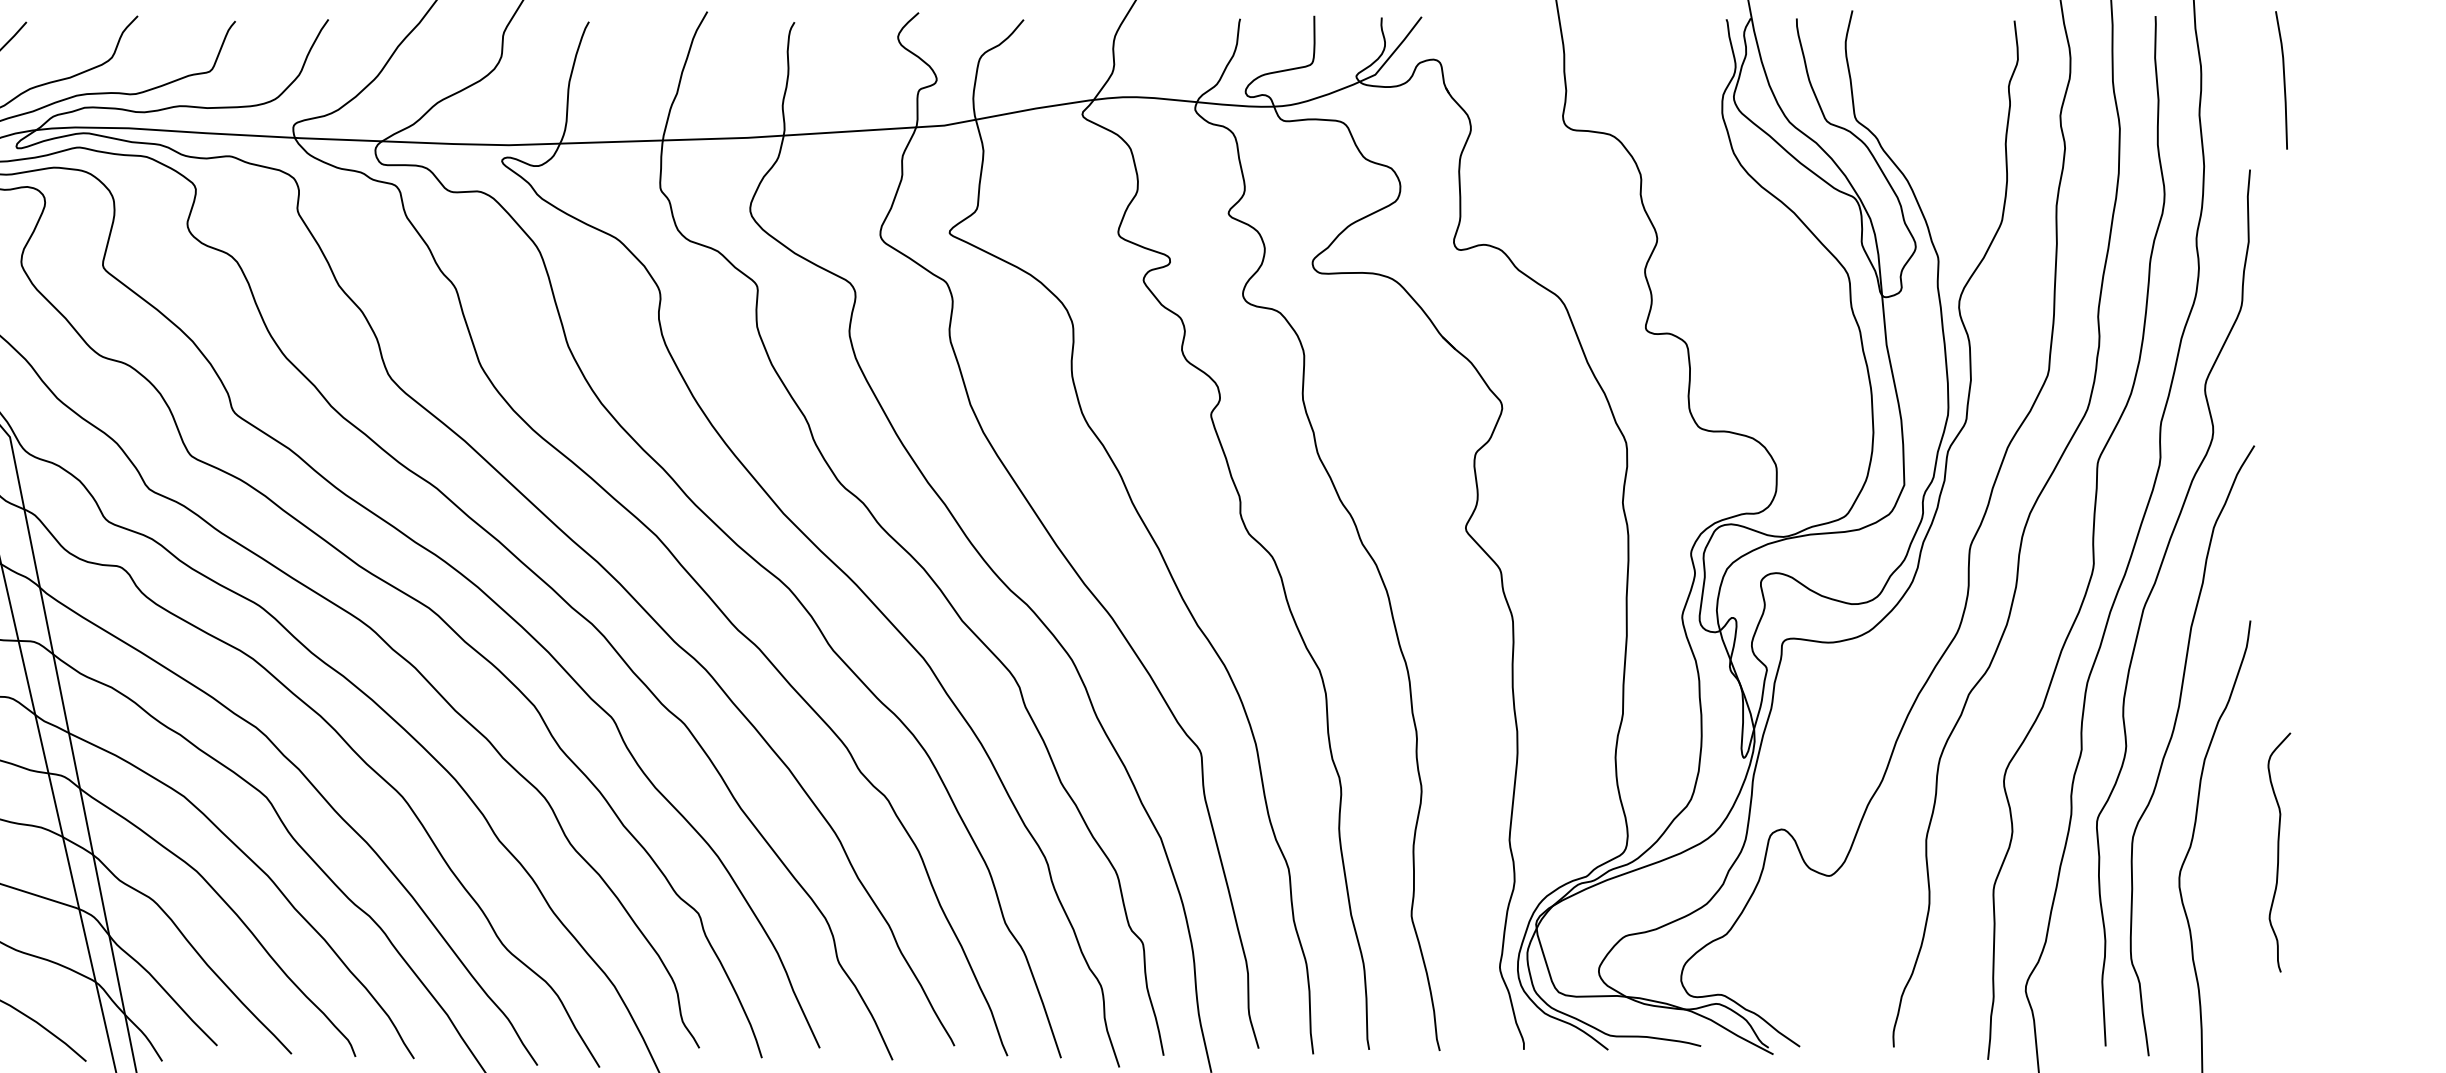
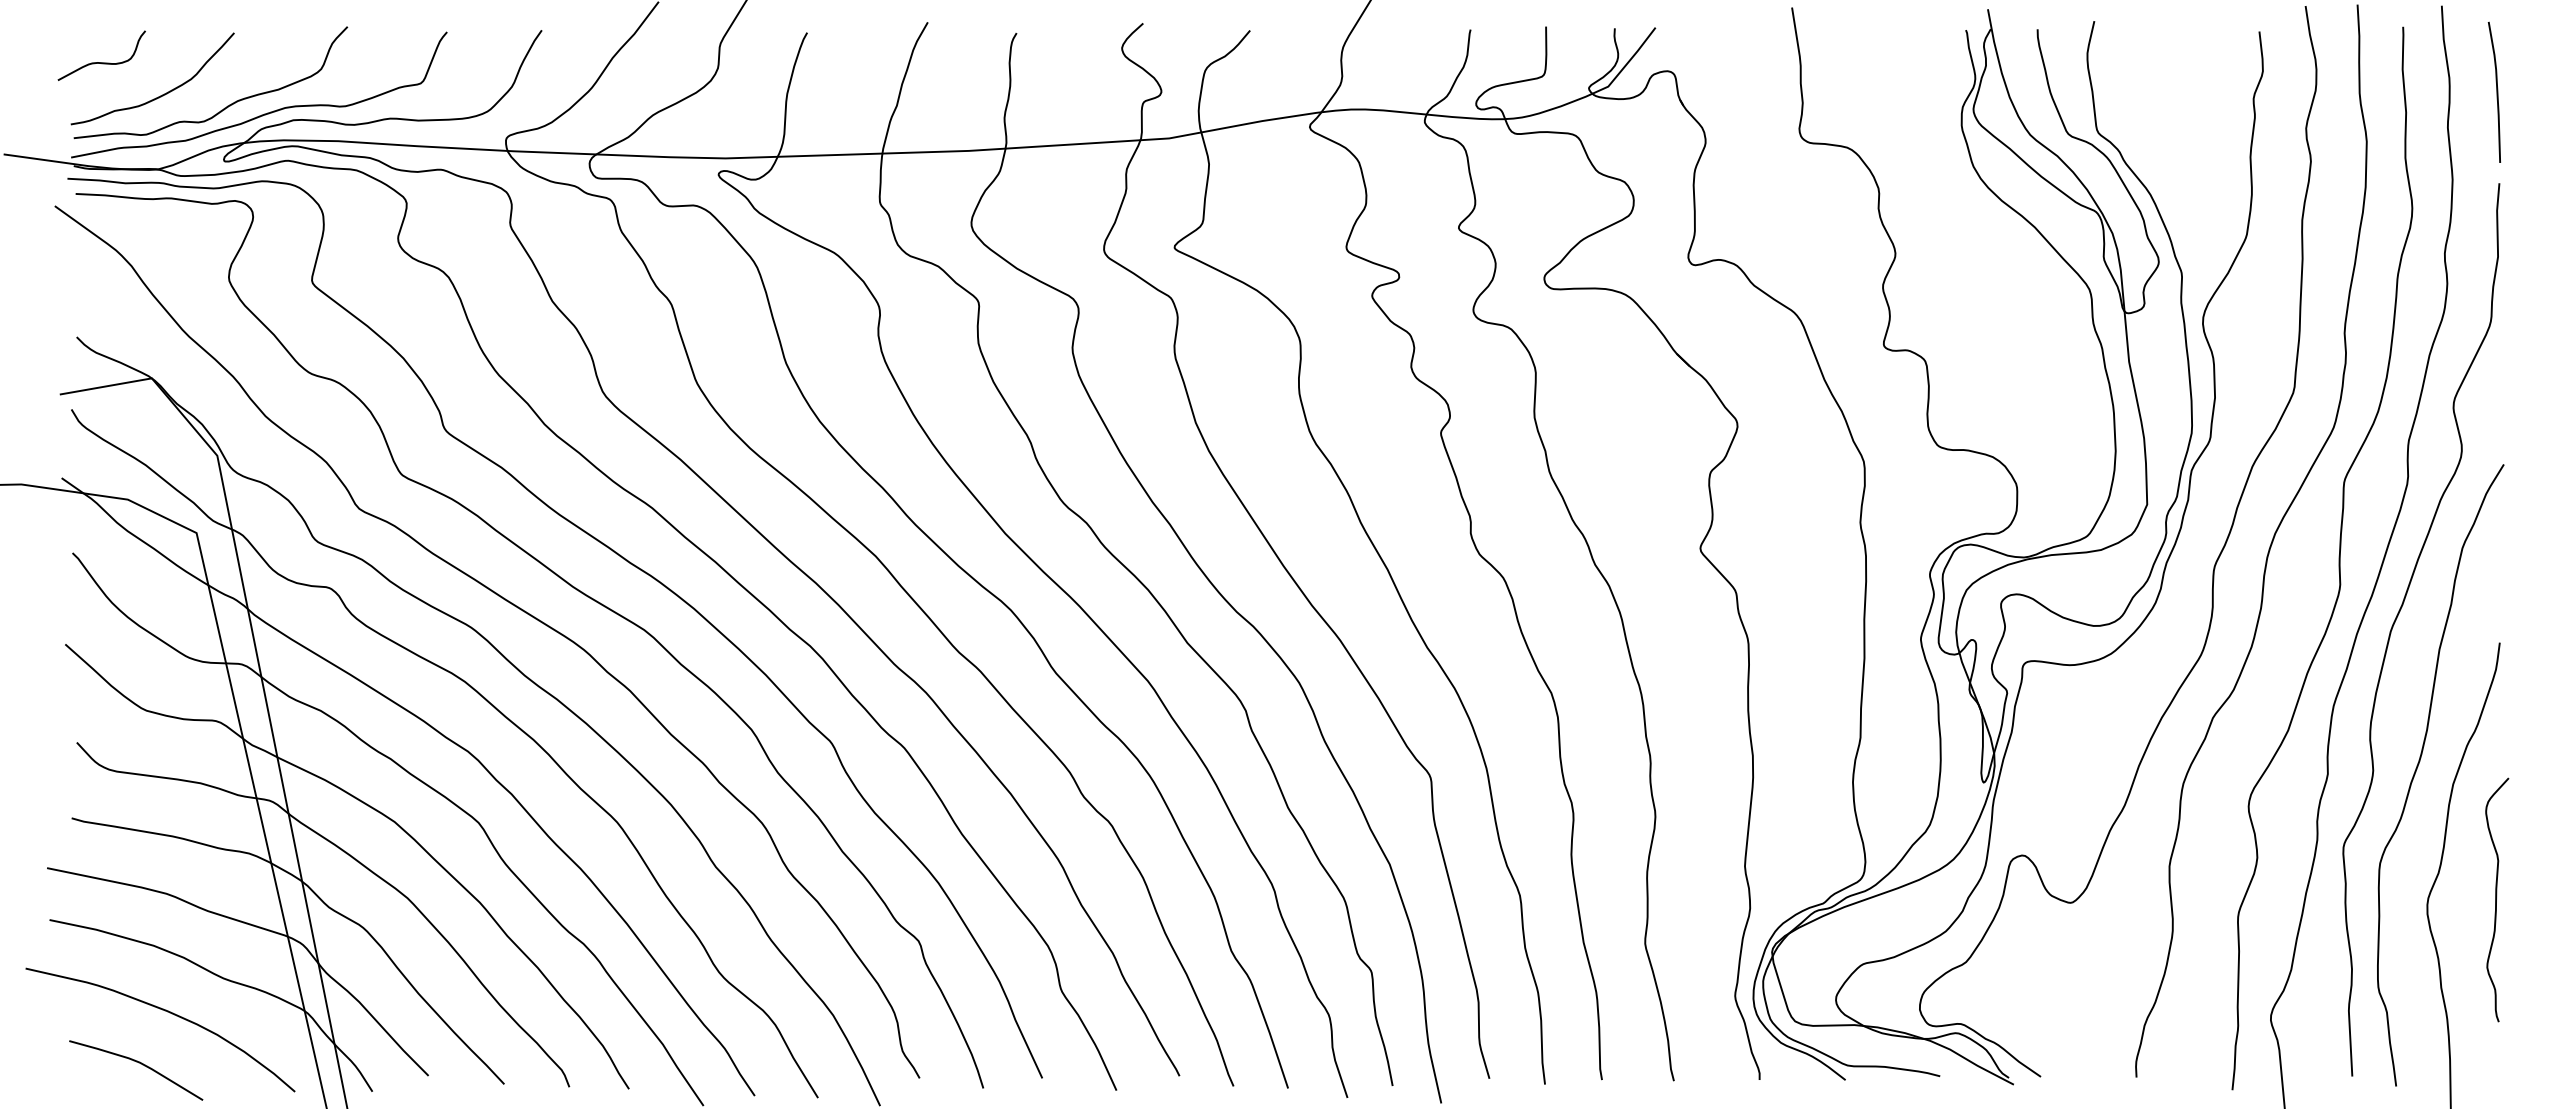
line: (2283, 79) -> (2496, 91), moved
curve: (2278, 852) -> (2496, 899), moved

